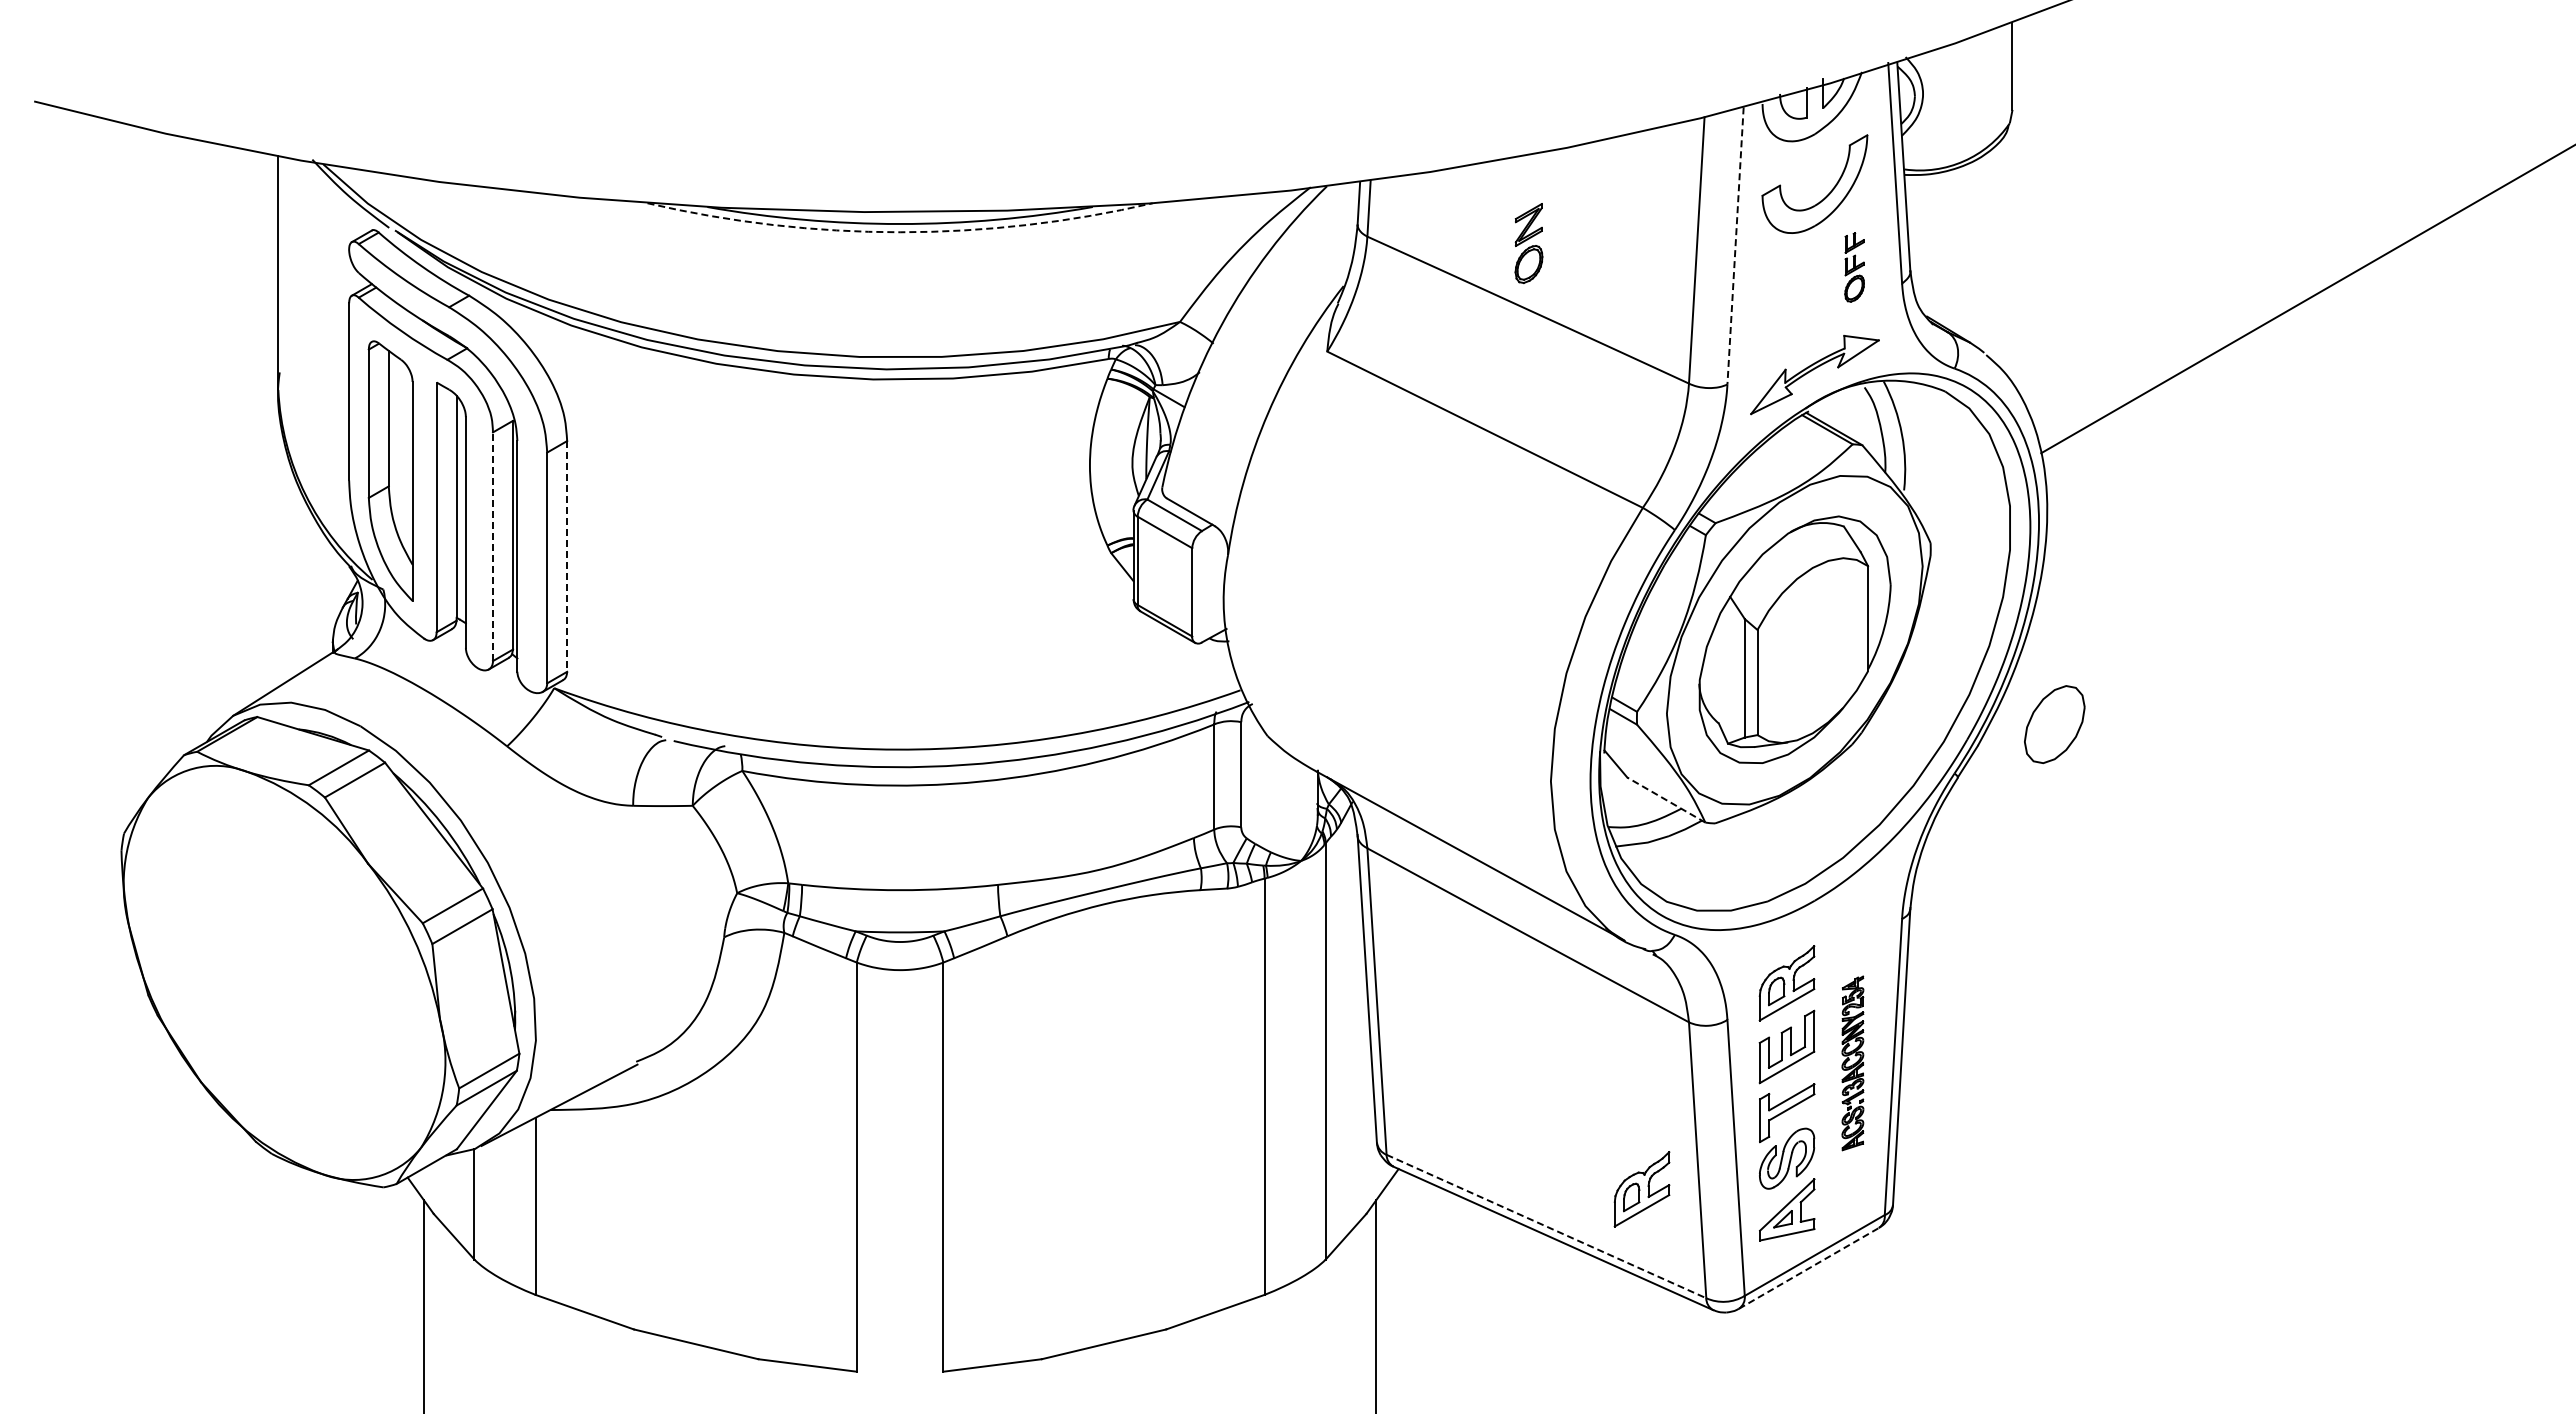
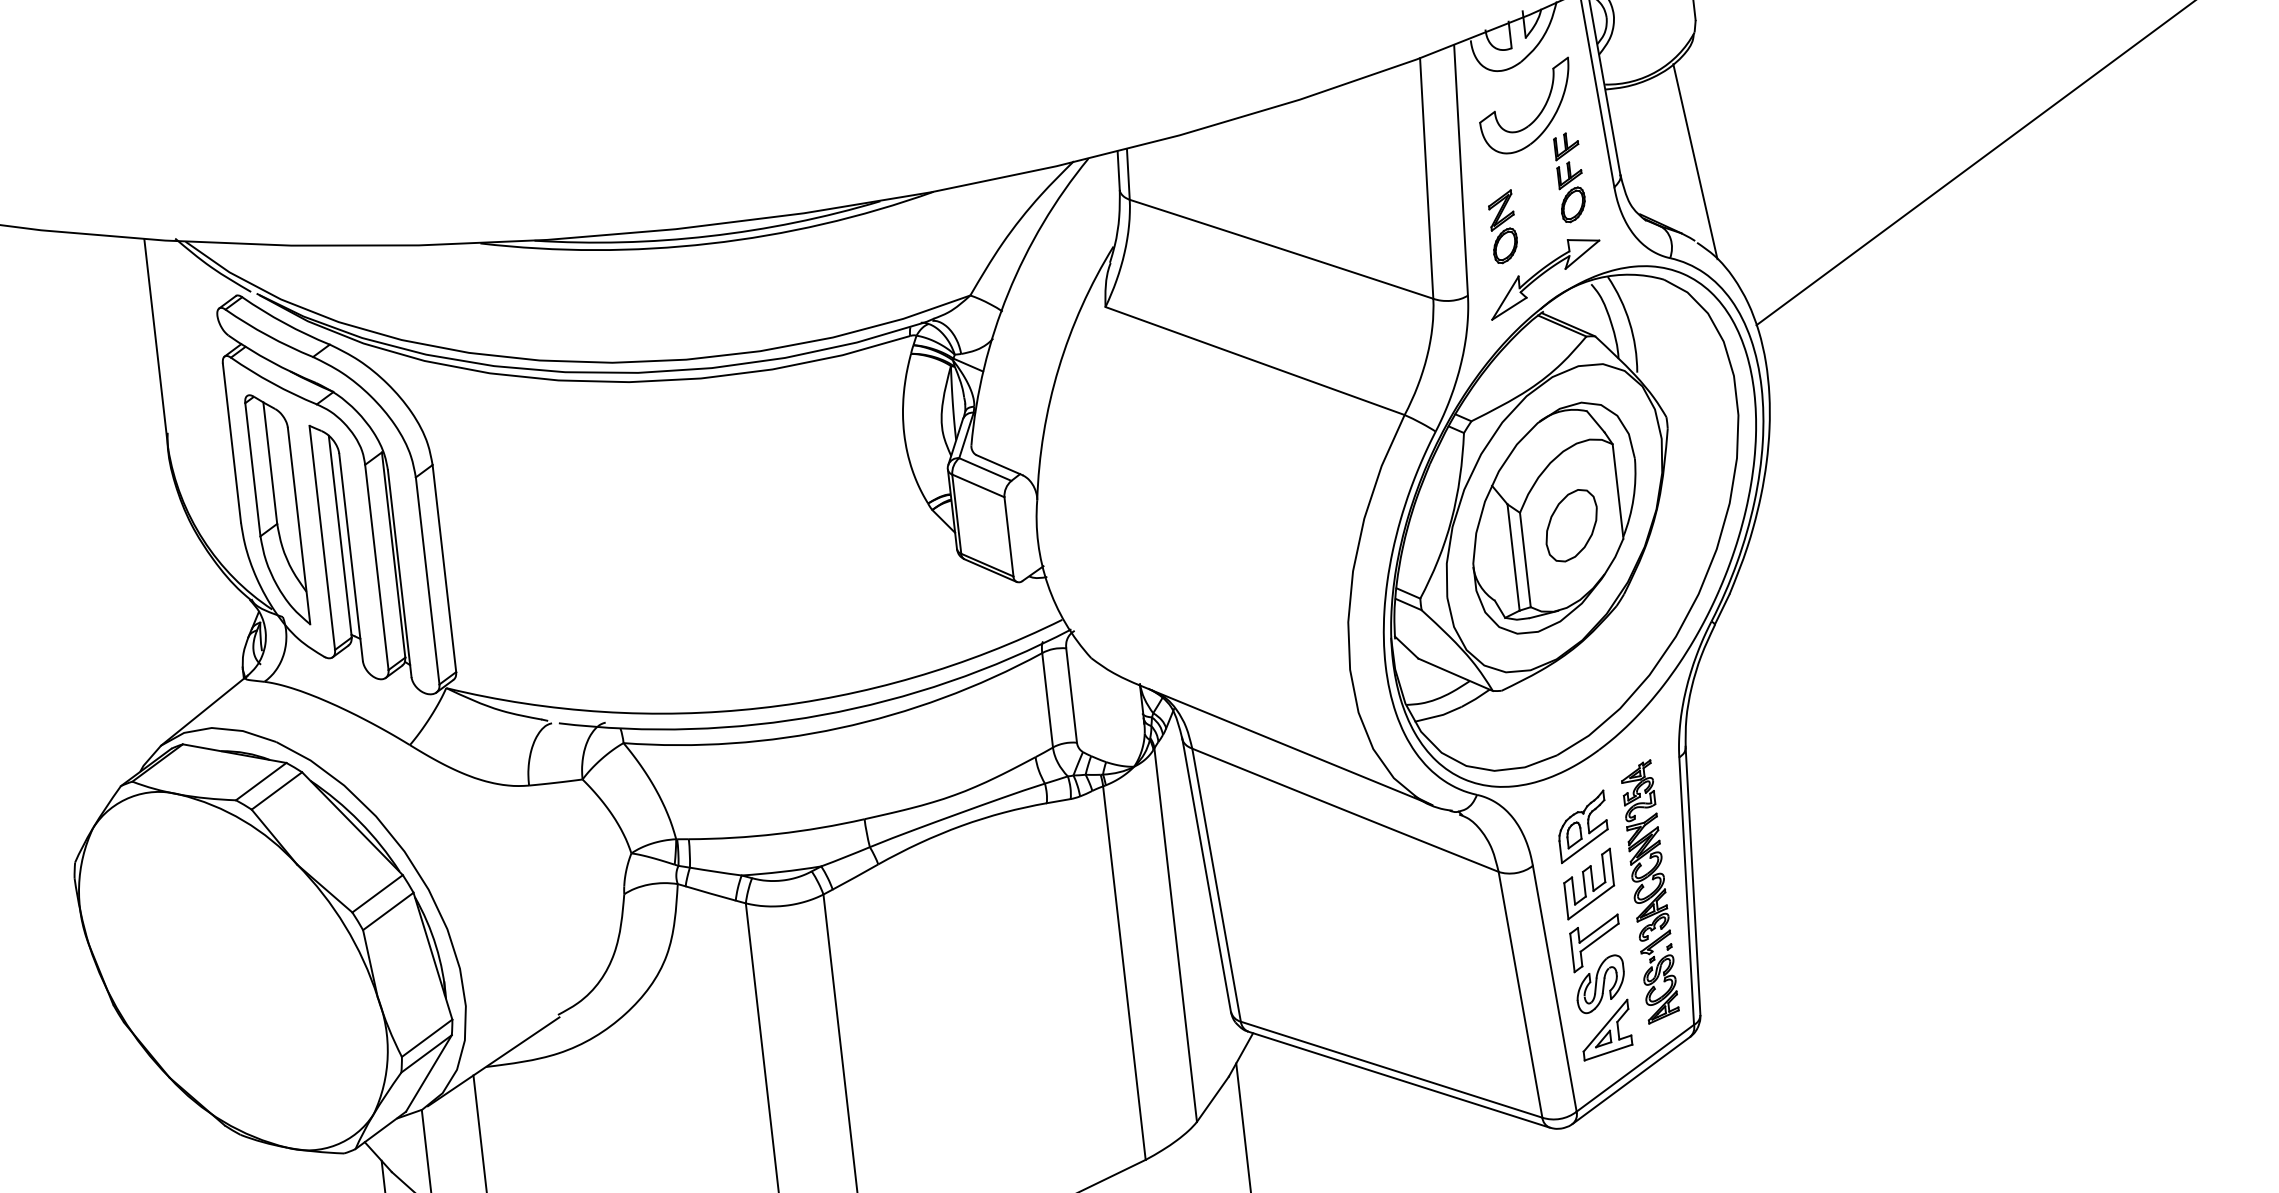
arc: (900, 232) -> (710, 243), dashed -> solid
part: (1528, 243) -> (1502, 227), moved
line: (1735, 245) -> (1460, 170), dashed -> solid
line: (1994, 265) -> (1695, 161), added
part: (1854, 267) -> (1569, 177), size x1.43
line: (492, 546) -> (376, 567), dashed -> solid
line: (567, 556) -> (444, 568), dashed -> solid
part: (2054, 724) -> (1571, 525), moved
line: (1665, 799) -> (1454, 674), dashed -> solid
part: (1852, 1063) -> (1649, 892), size x1.67
part: (1641, 1189) -> (1473, 1026), removed
line: (1546, 1226) -> (1391, 1069), dashed -> solid
line: (1808, 1268) -> (1631, 1080), dashed -> solid

